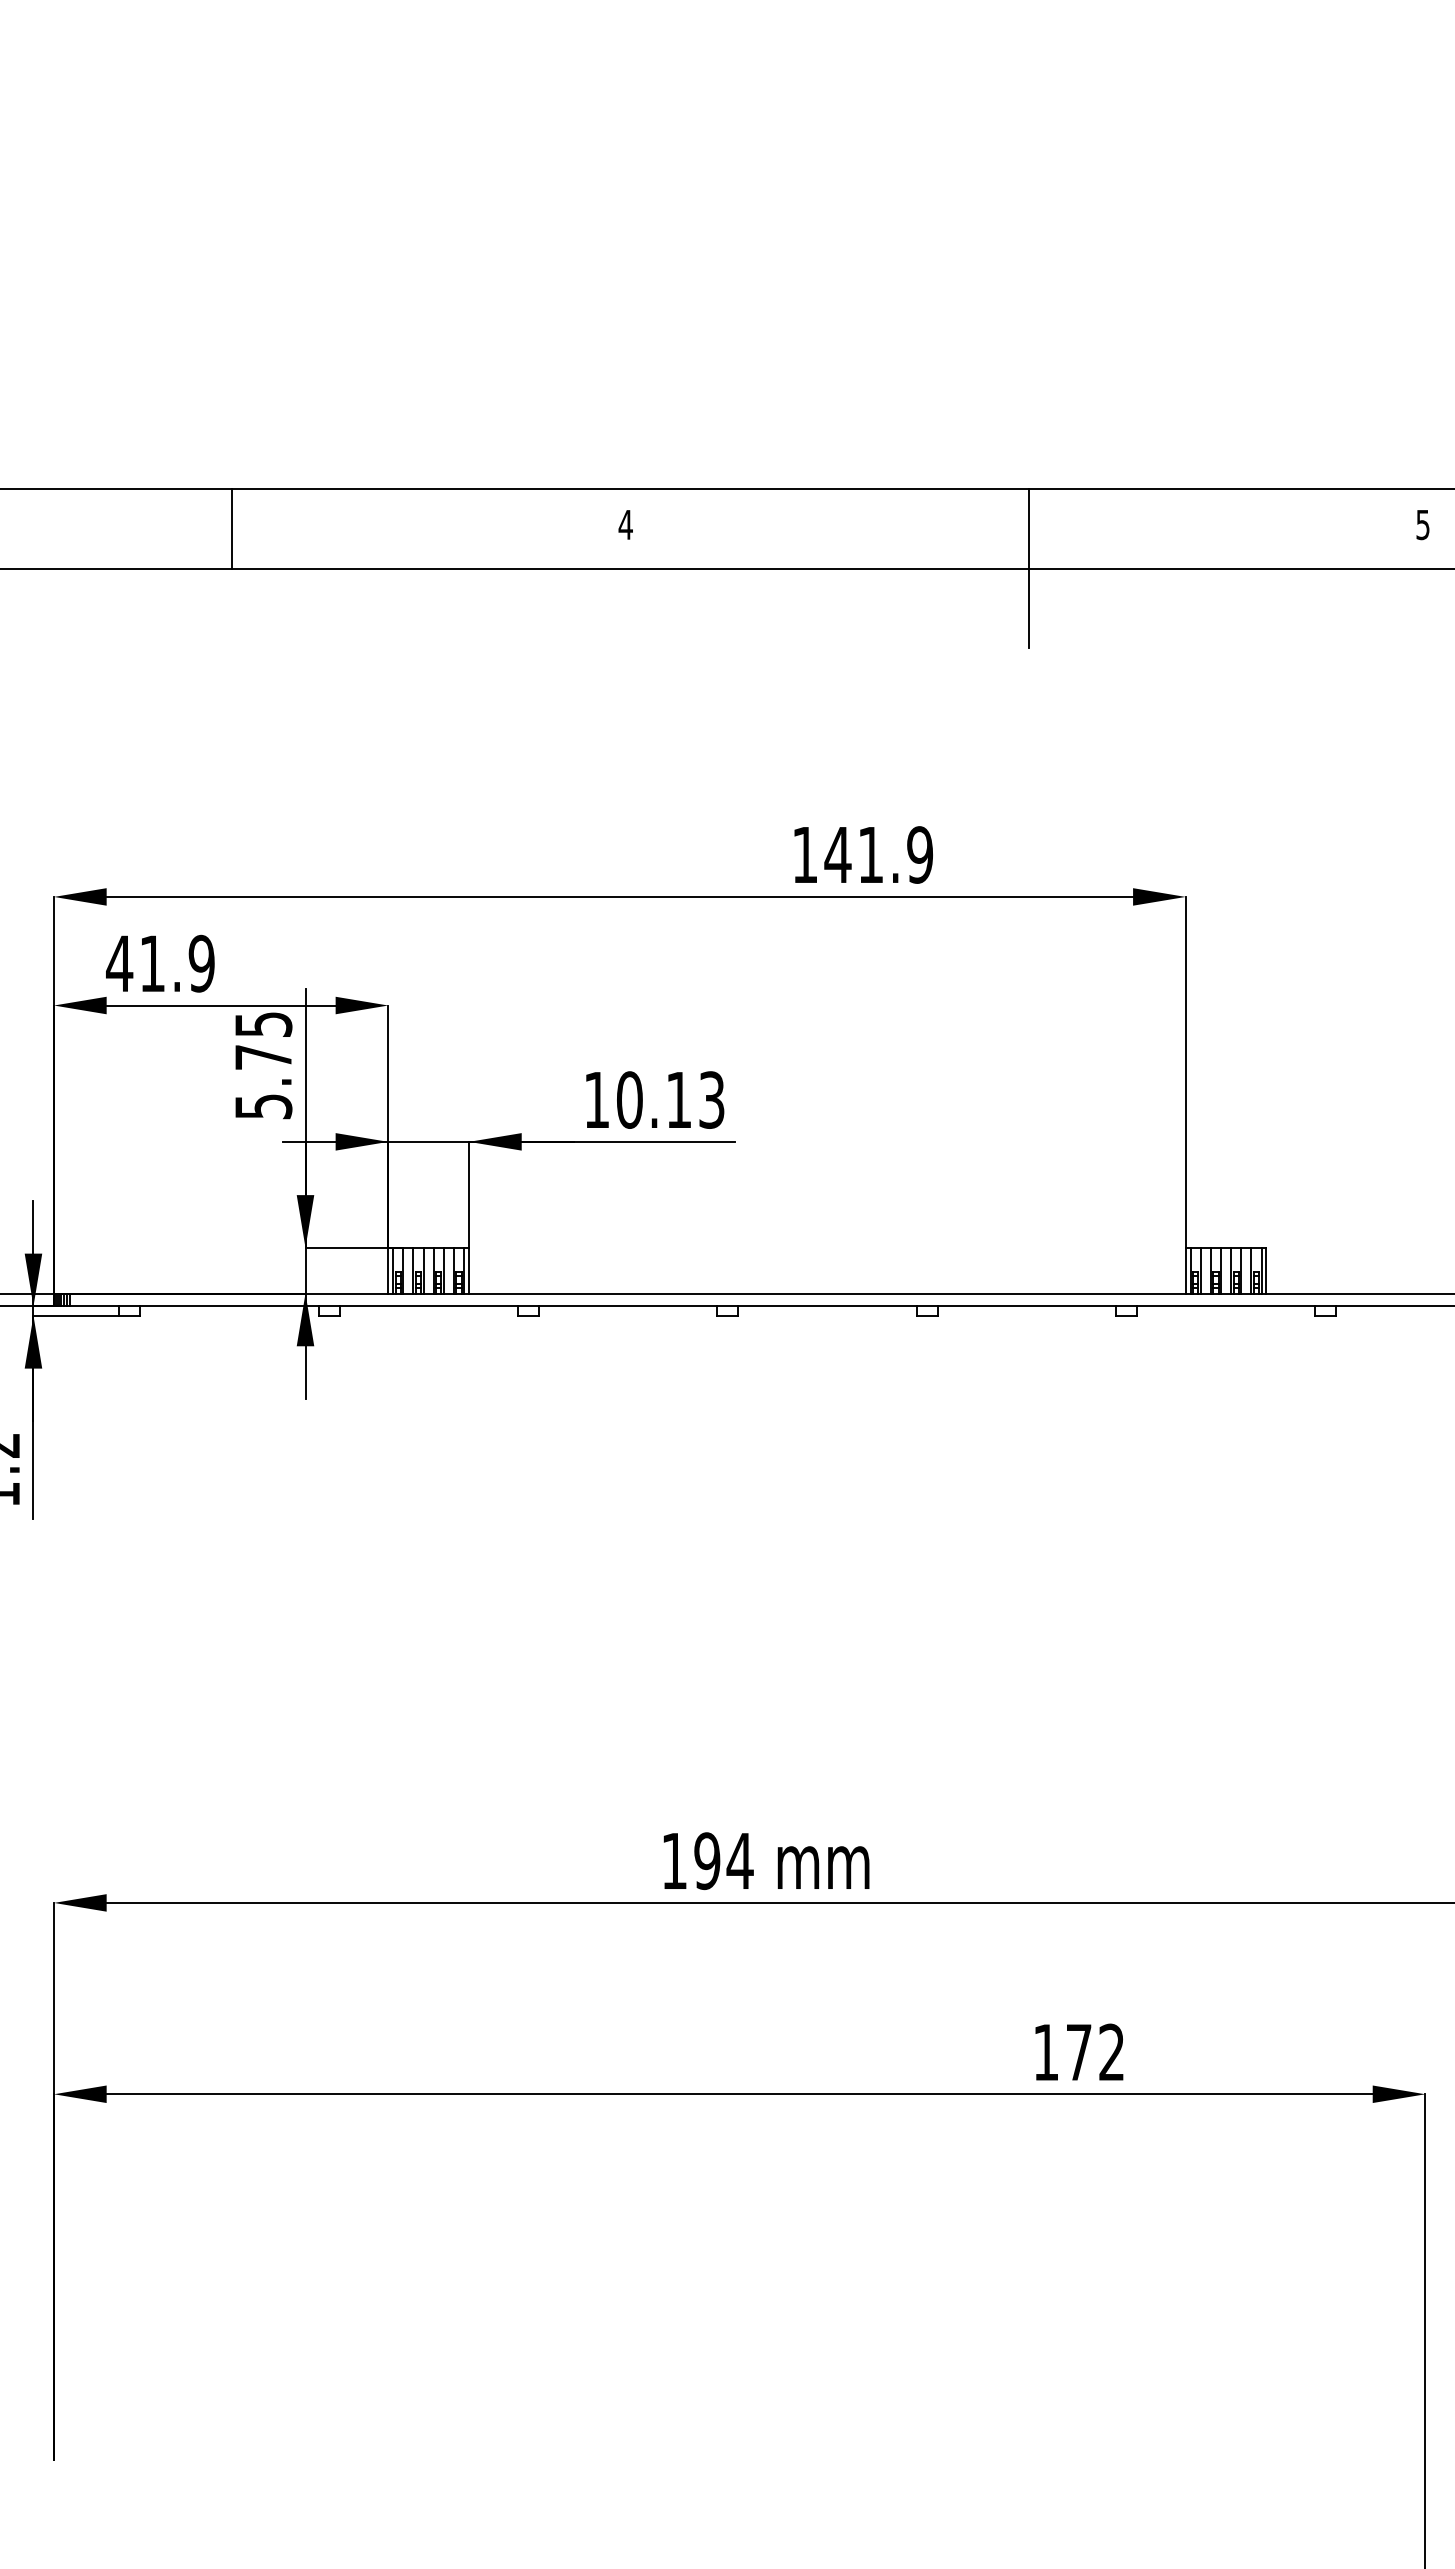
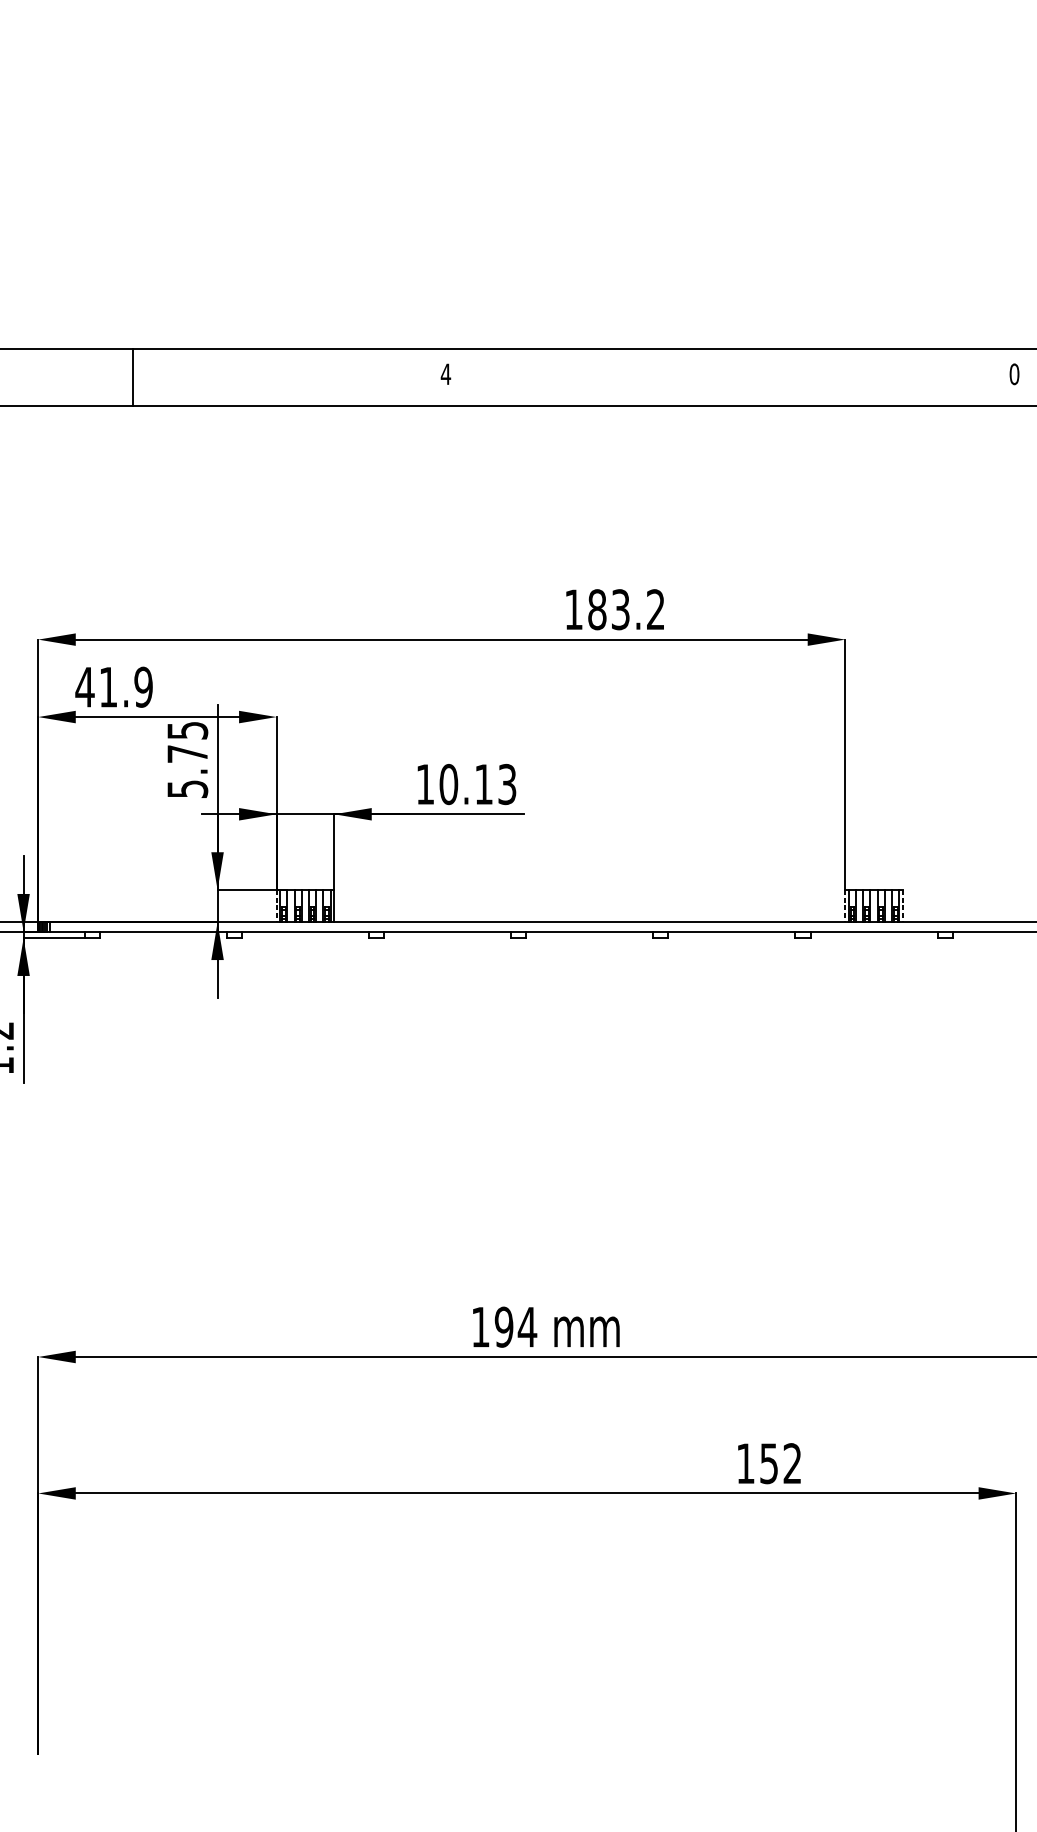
text: (1422, 524) -> (1014, 374), 5 -> 0
line: (231, 528) -> (132, 376), moved
line: (1029, 568) -> (733, 405), removed
text: (878, 854) -> (626, 609), 141.9 -> 183.2
line: (388, 1270) -> (276, 906), solid -> dashed
line: (1185, 1270) -> (845, 906), solid -> dashed
line: (1266, 1270) -> (902, 906), solid -> dashed
text: (1078, 2052) -> (768, 1463), 172 -> 152

